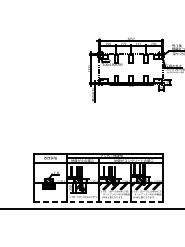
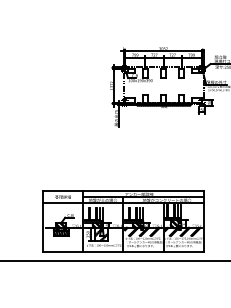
line: (98, 201) -> (123, 251), dashed -> solid

